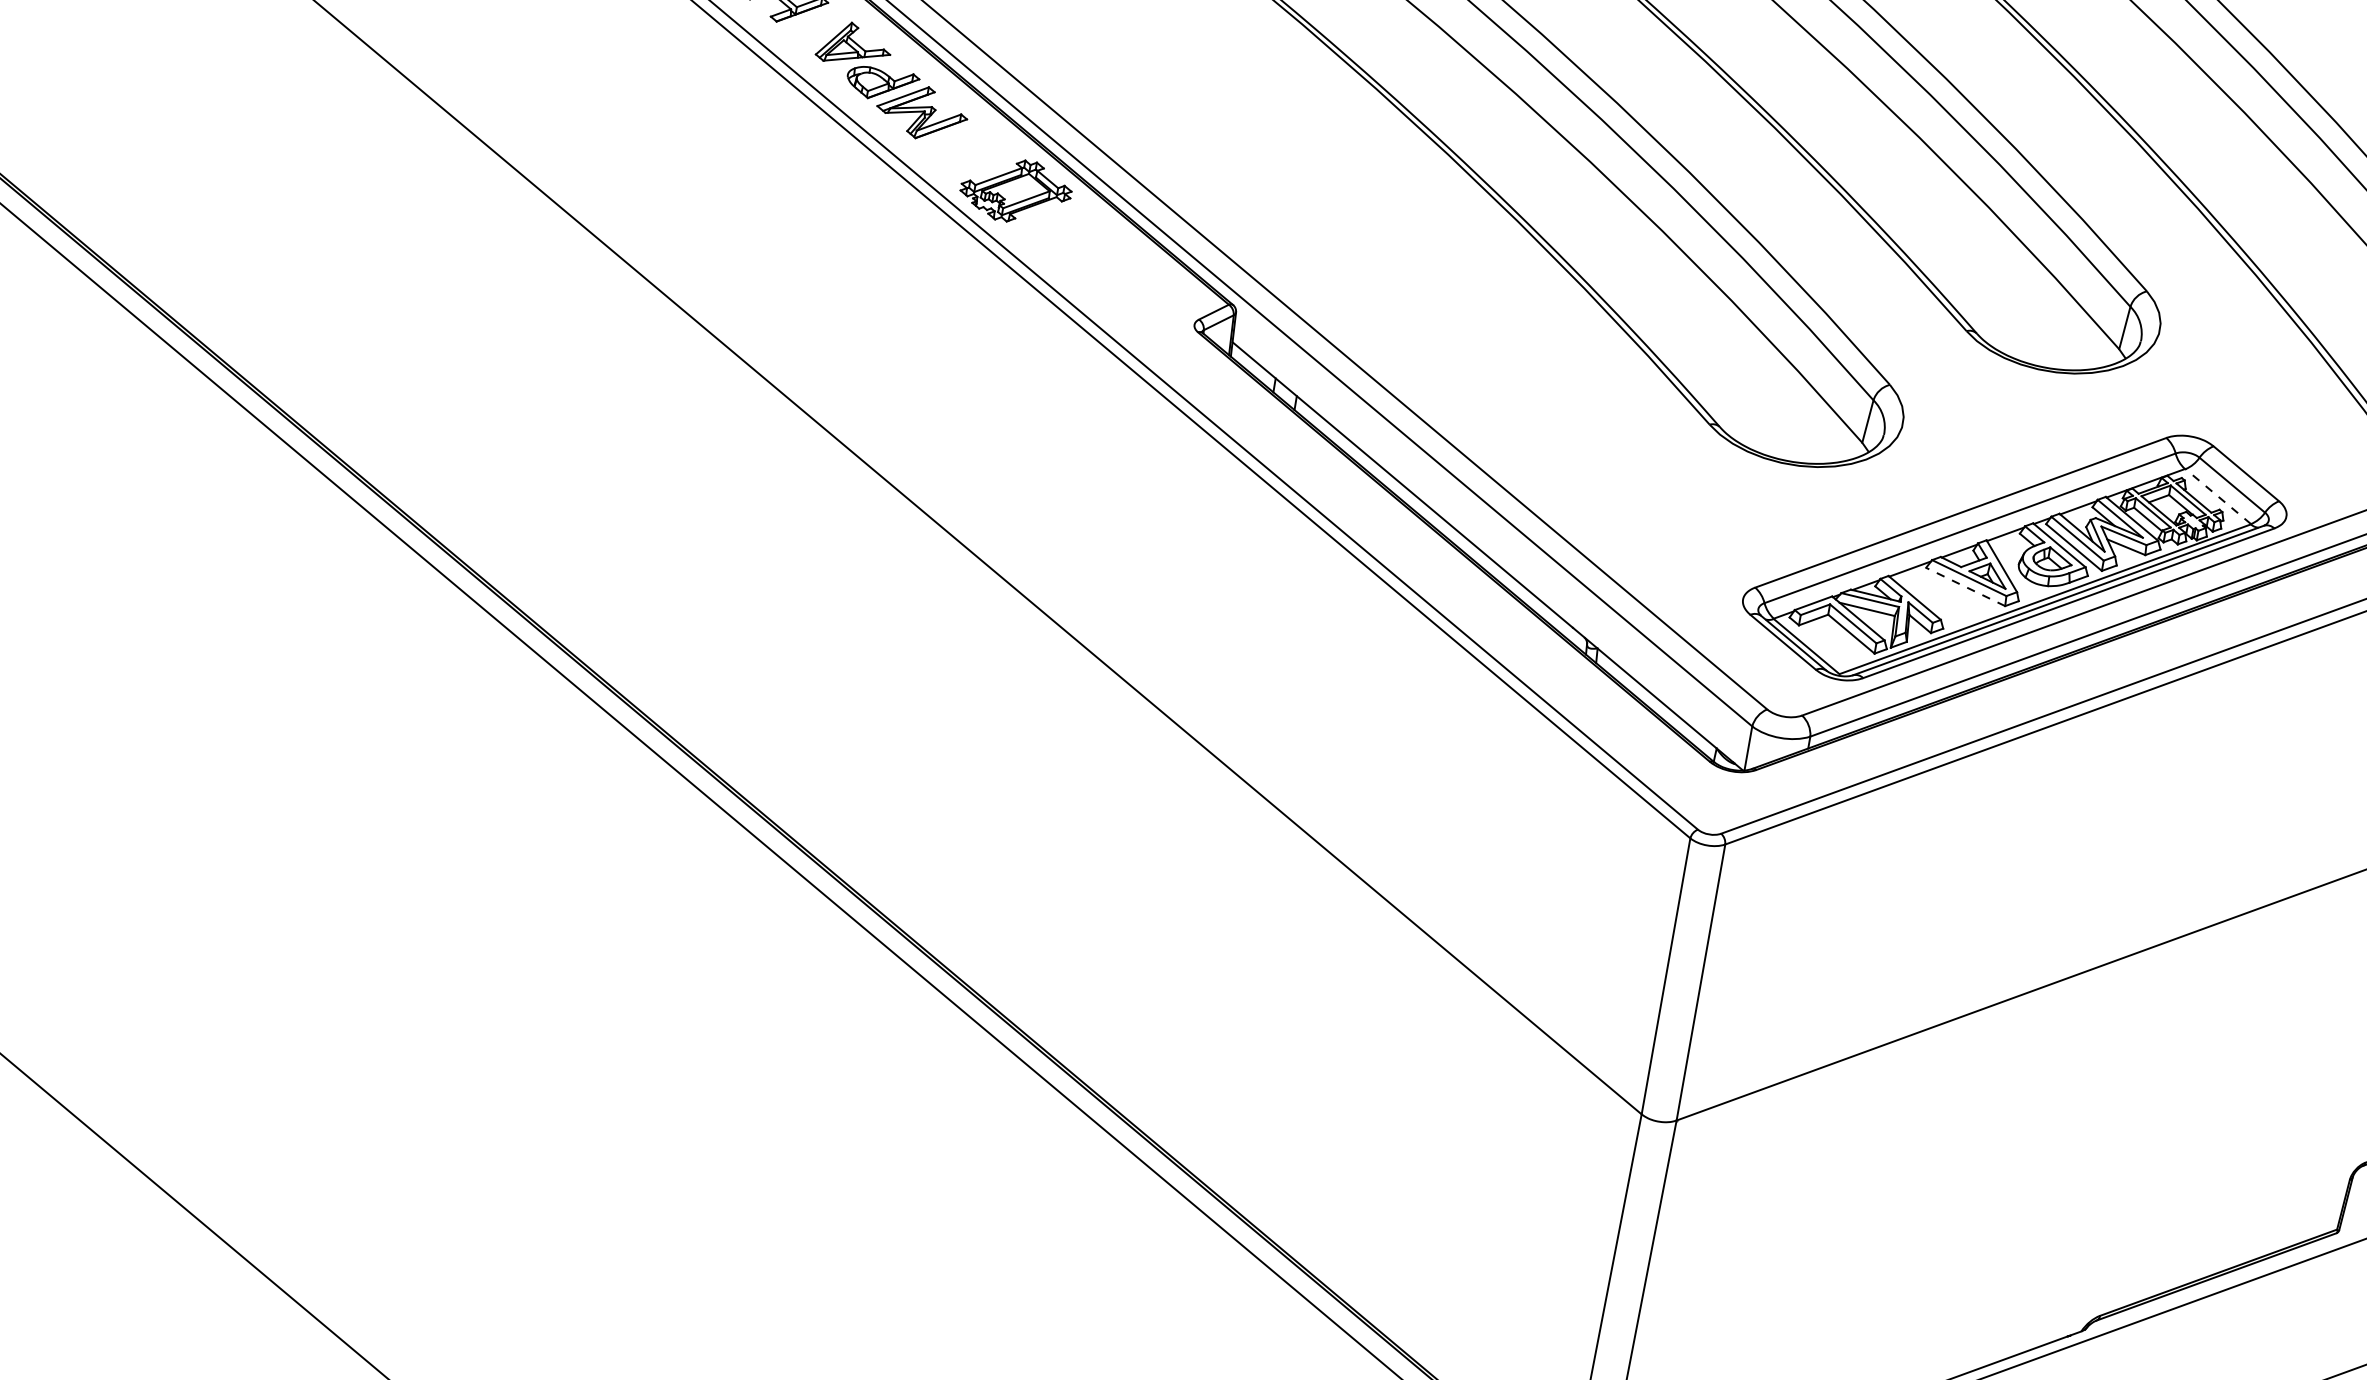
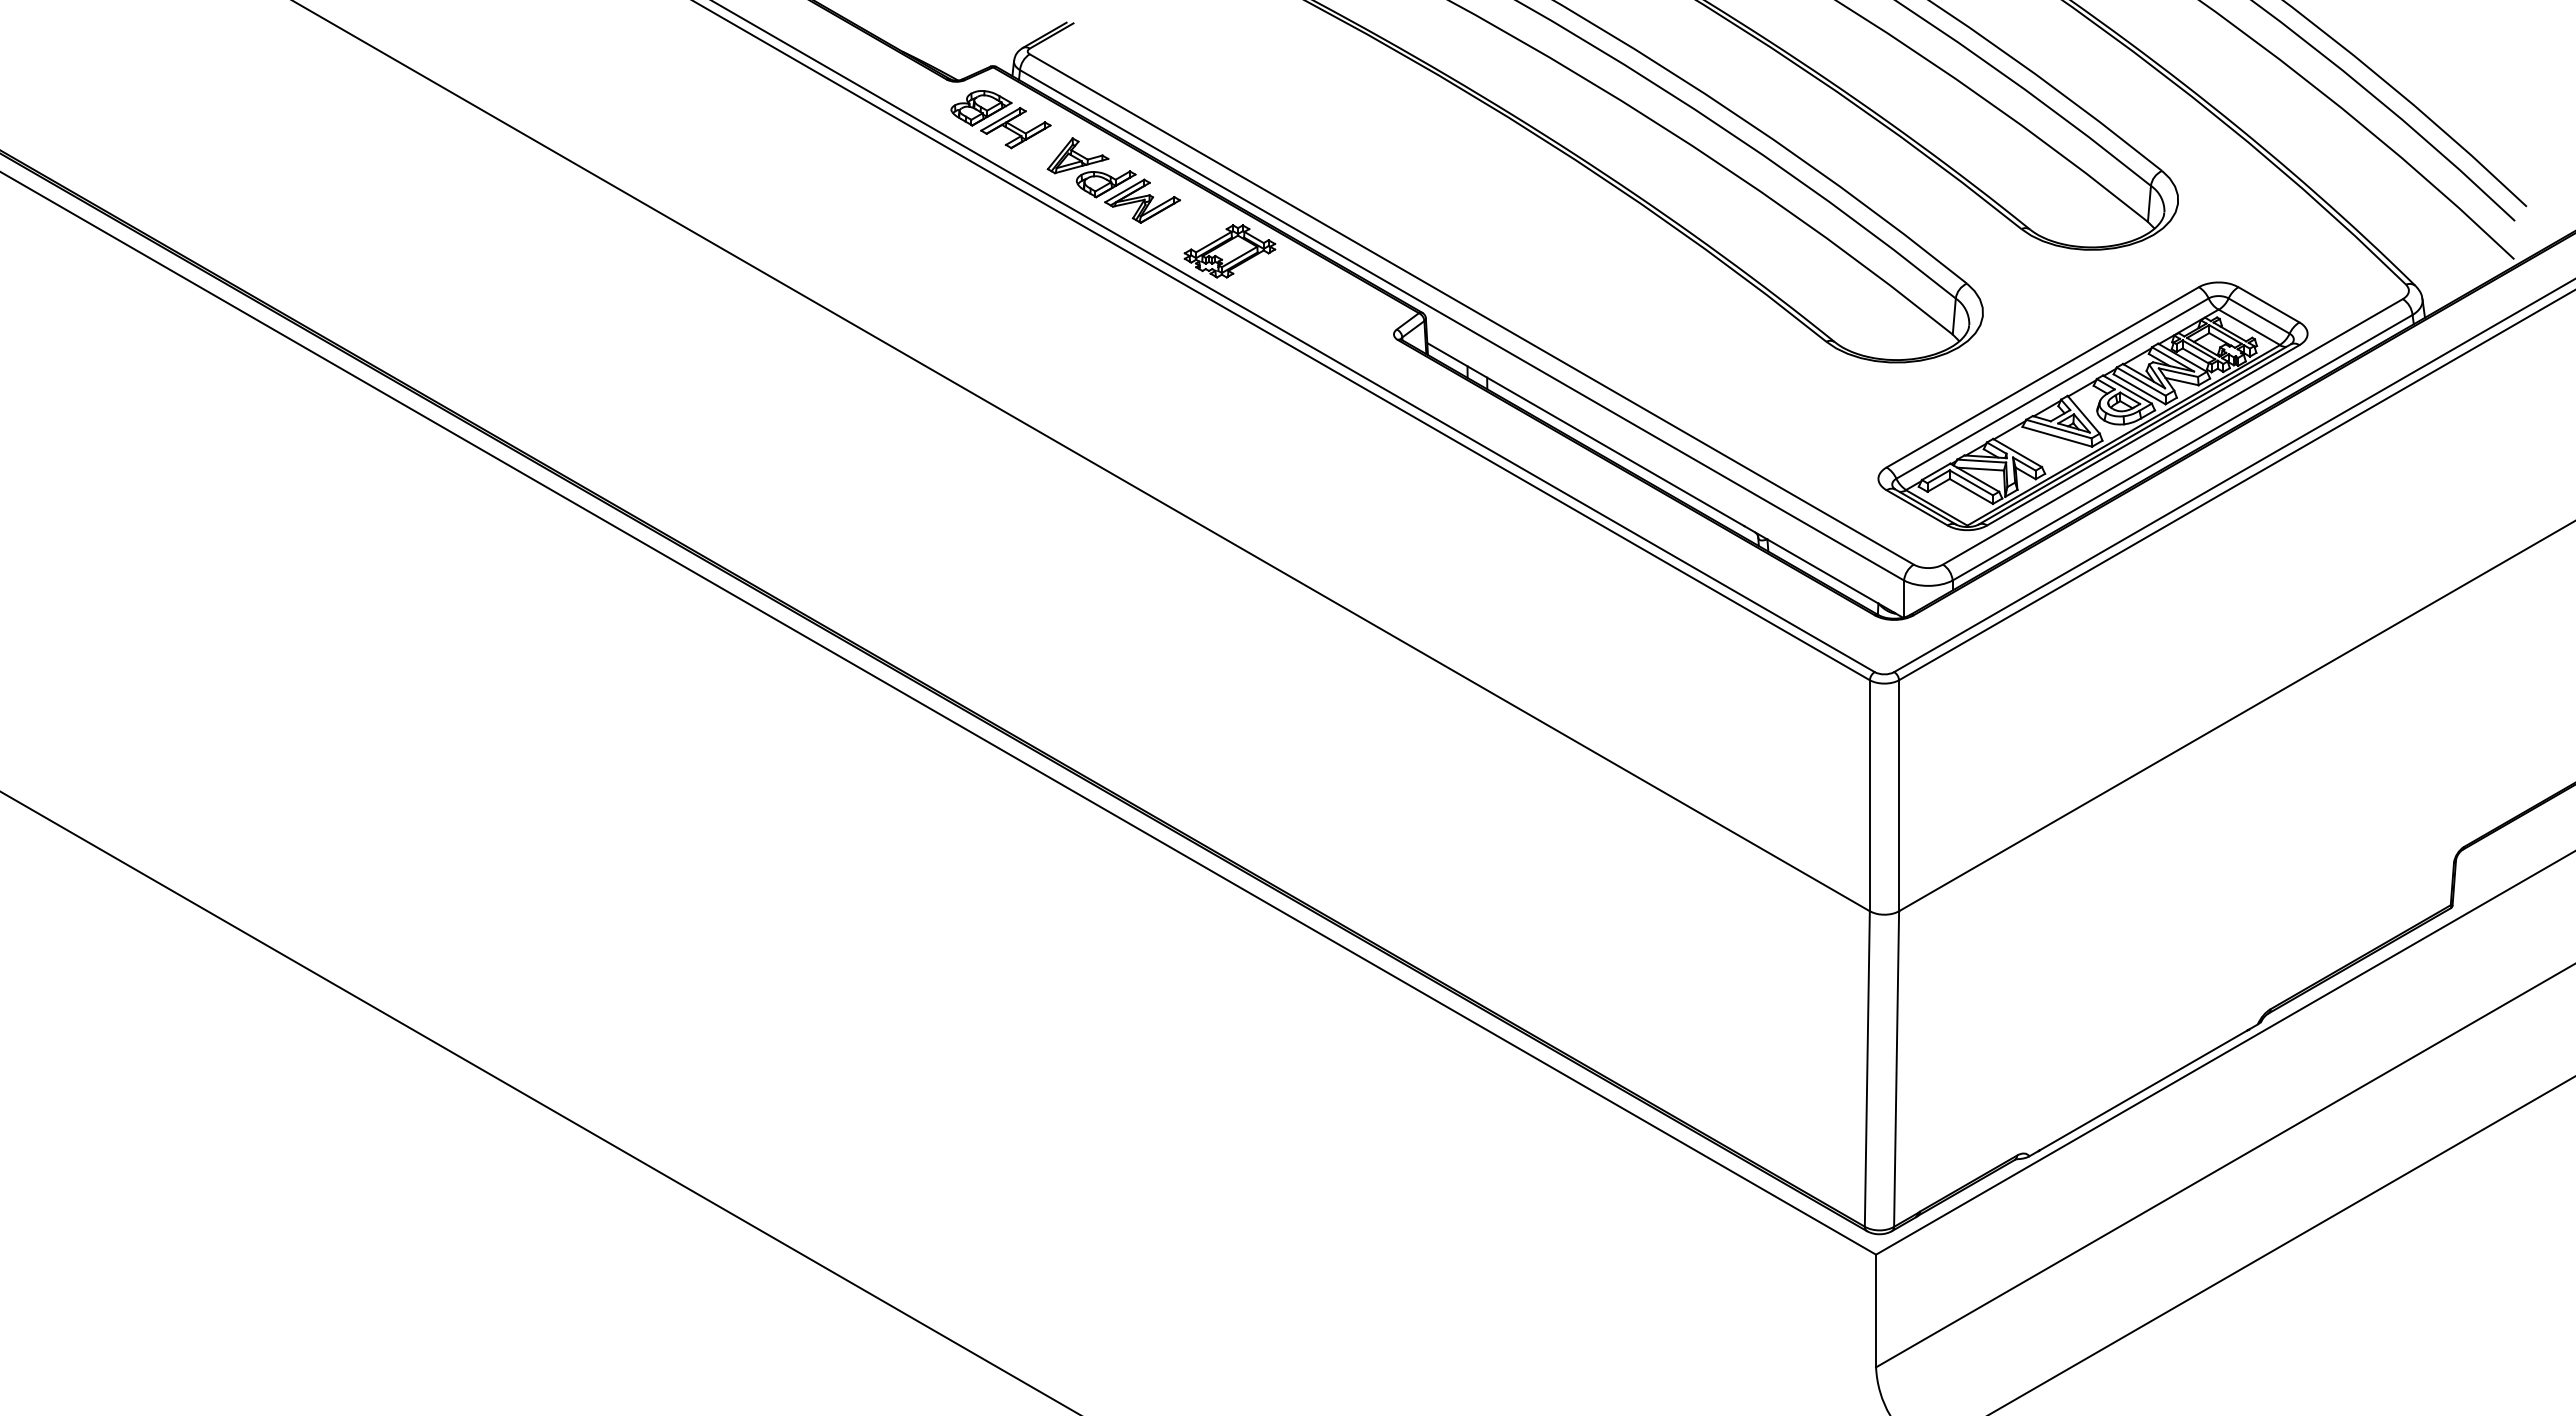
line: (2217, 496) -> (2248, 327), dashed -> solid
line: (1964, 586) -> (2056, 436), dashed -> solid

